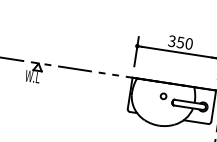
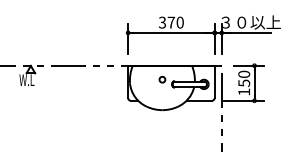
text: (179, 42) -> (170, 22), 350 -> 370

